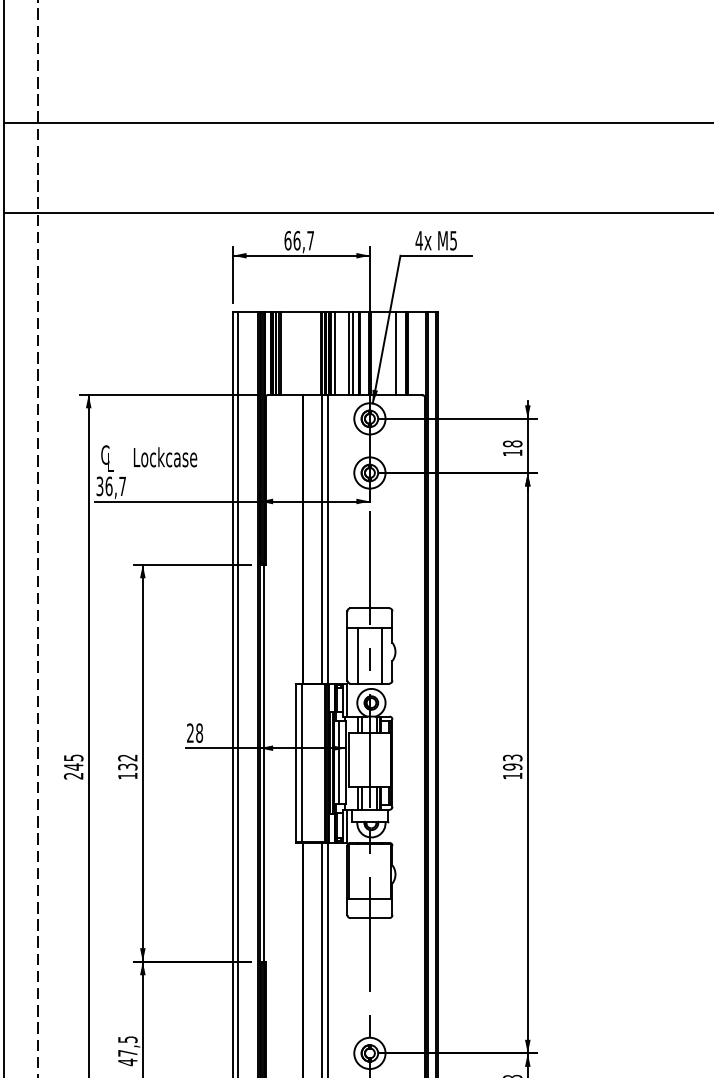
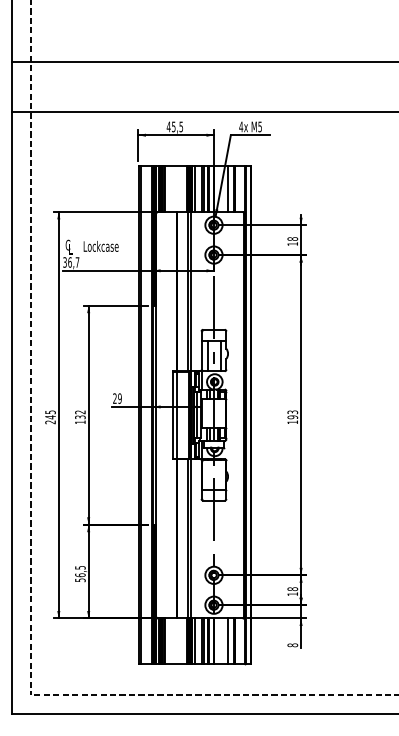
text: (298, 239) -> (174, 126), 66,7 -> 45,5
text: (198, 732) -> (119, 398), 28 -> 29
text: (127, 1057) -> (80, 577), 47,5 -> 56,5

